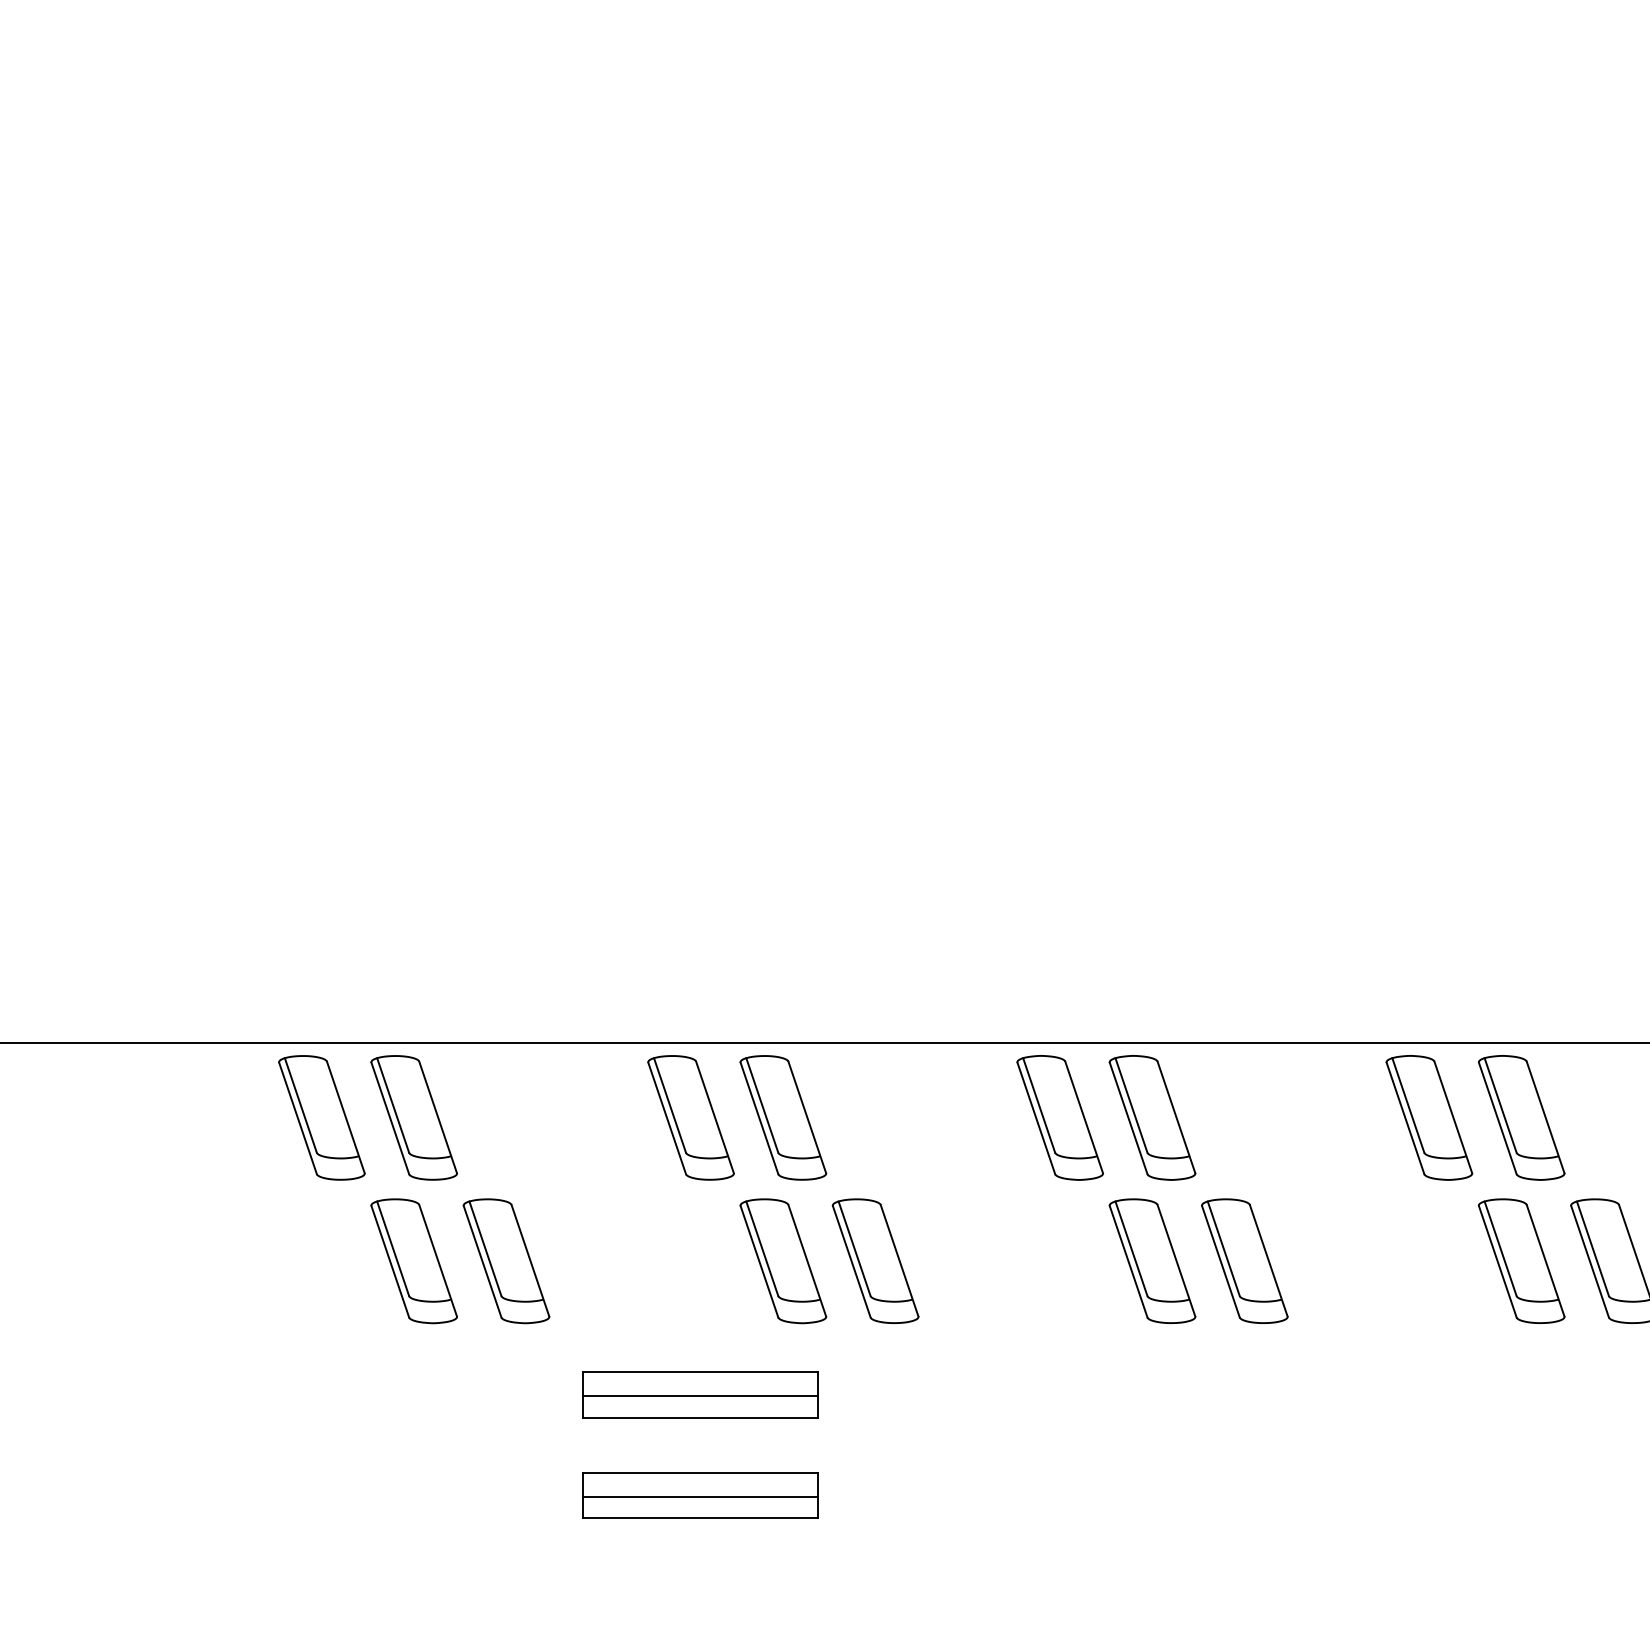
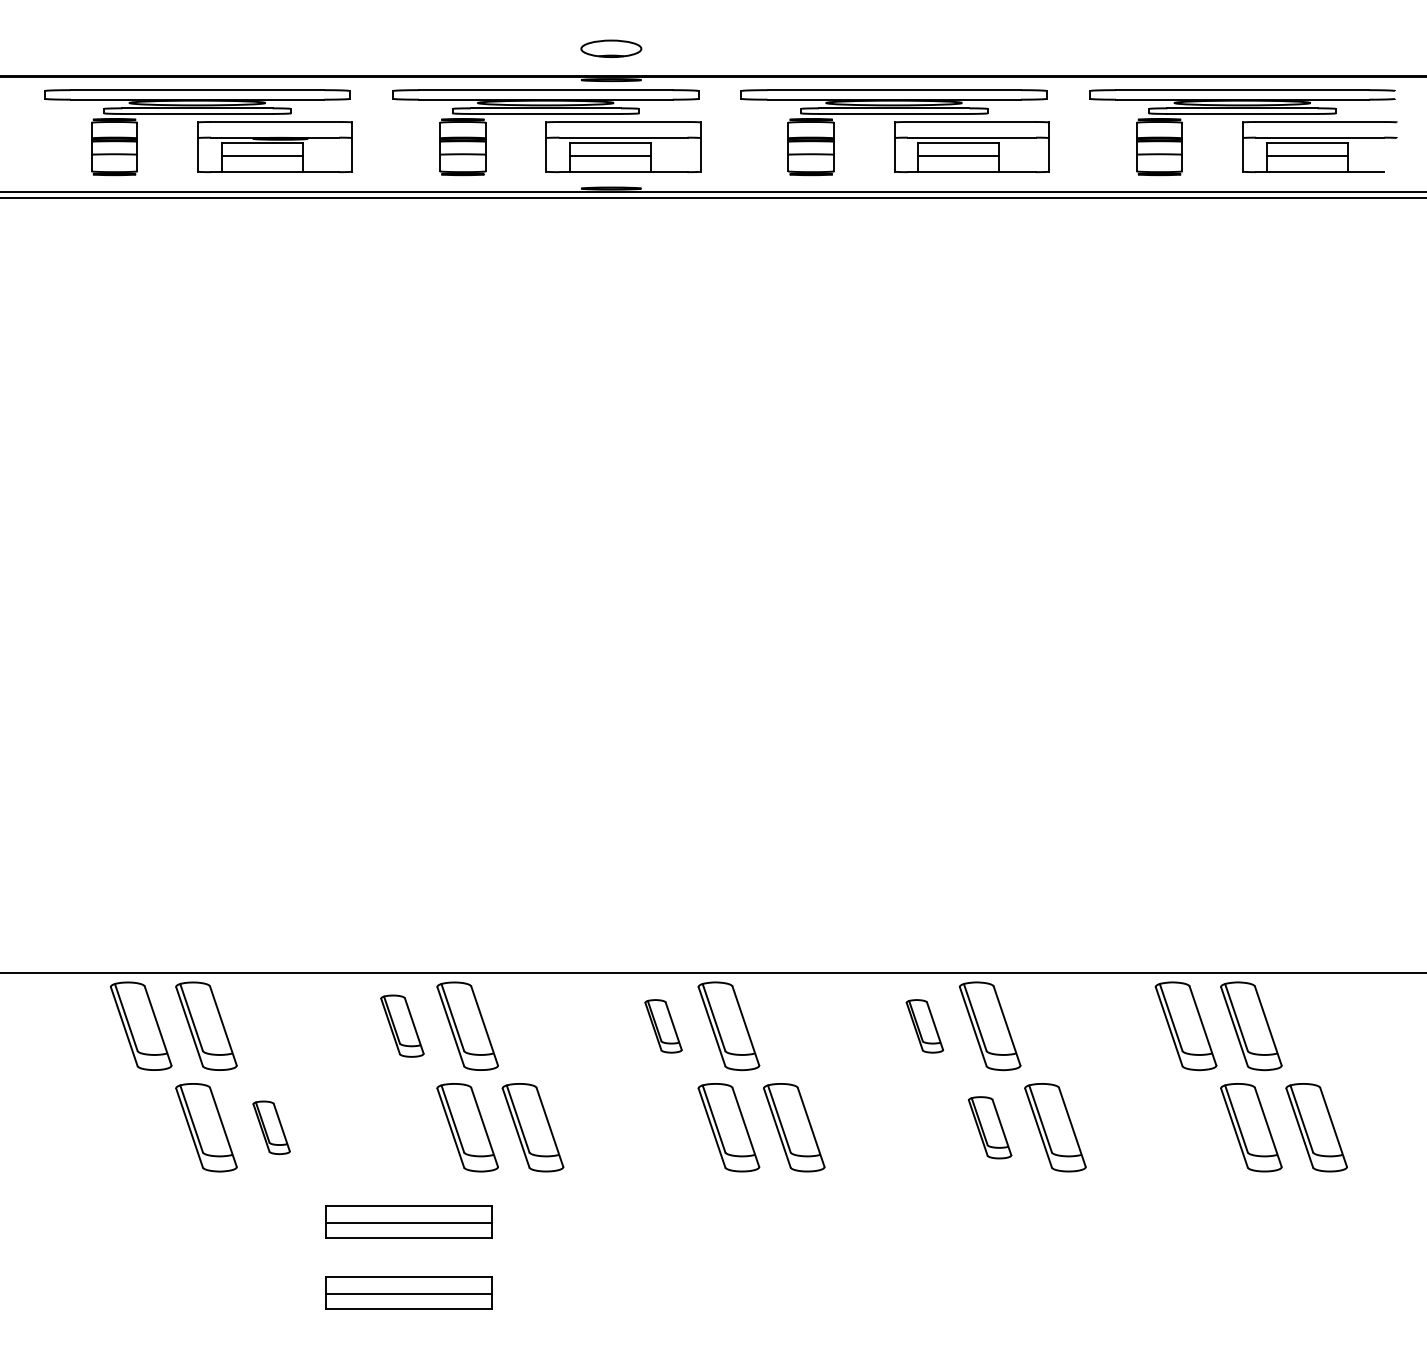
part: (691, 1116) -> (402, 1025), size x0.7
part: (1060, 1118) -> (663, 1026), size x0.6
part: (1428, 1118) -> (924, 1026), size x0.6
part: (506, 1260) -> (271, 1127), size x0.6
part: (1520, 1260) -> (989, 1127), size x0.7

